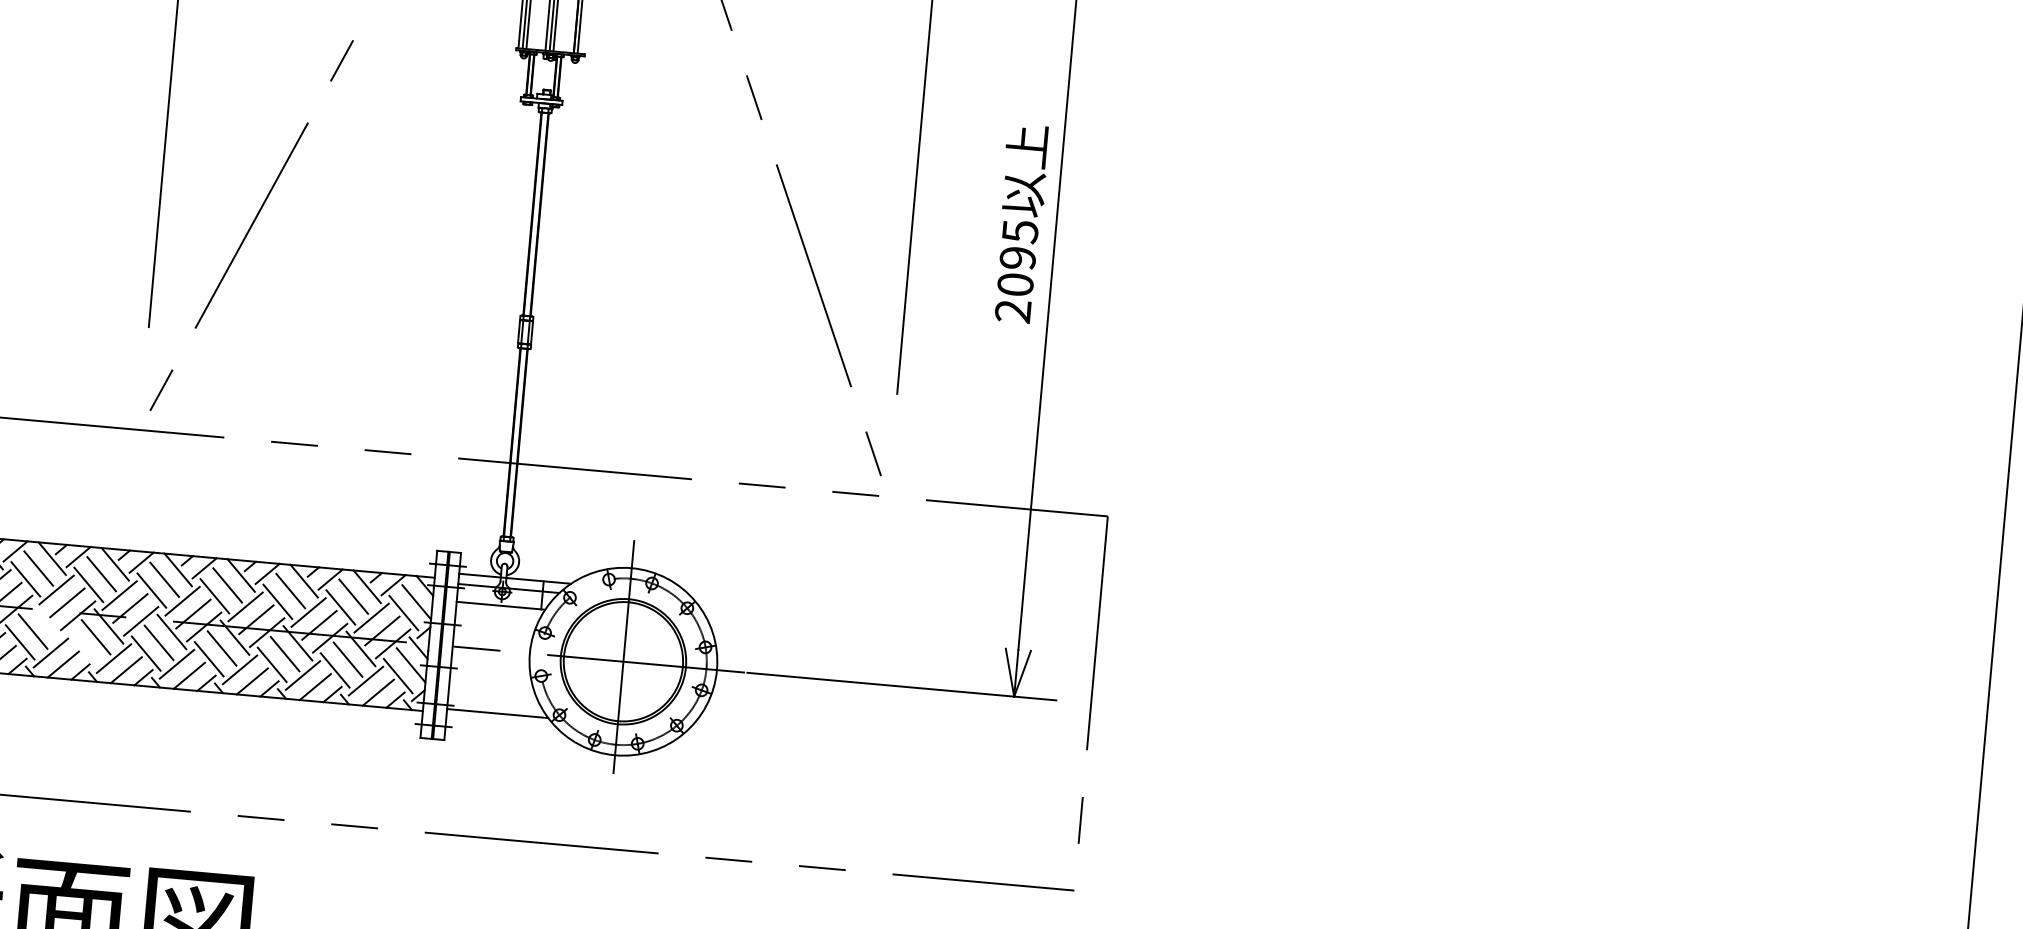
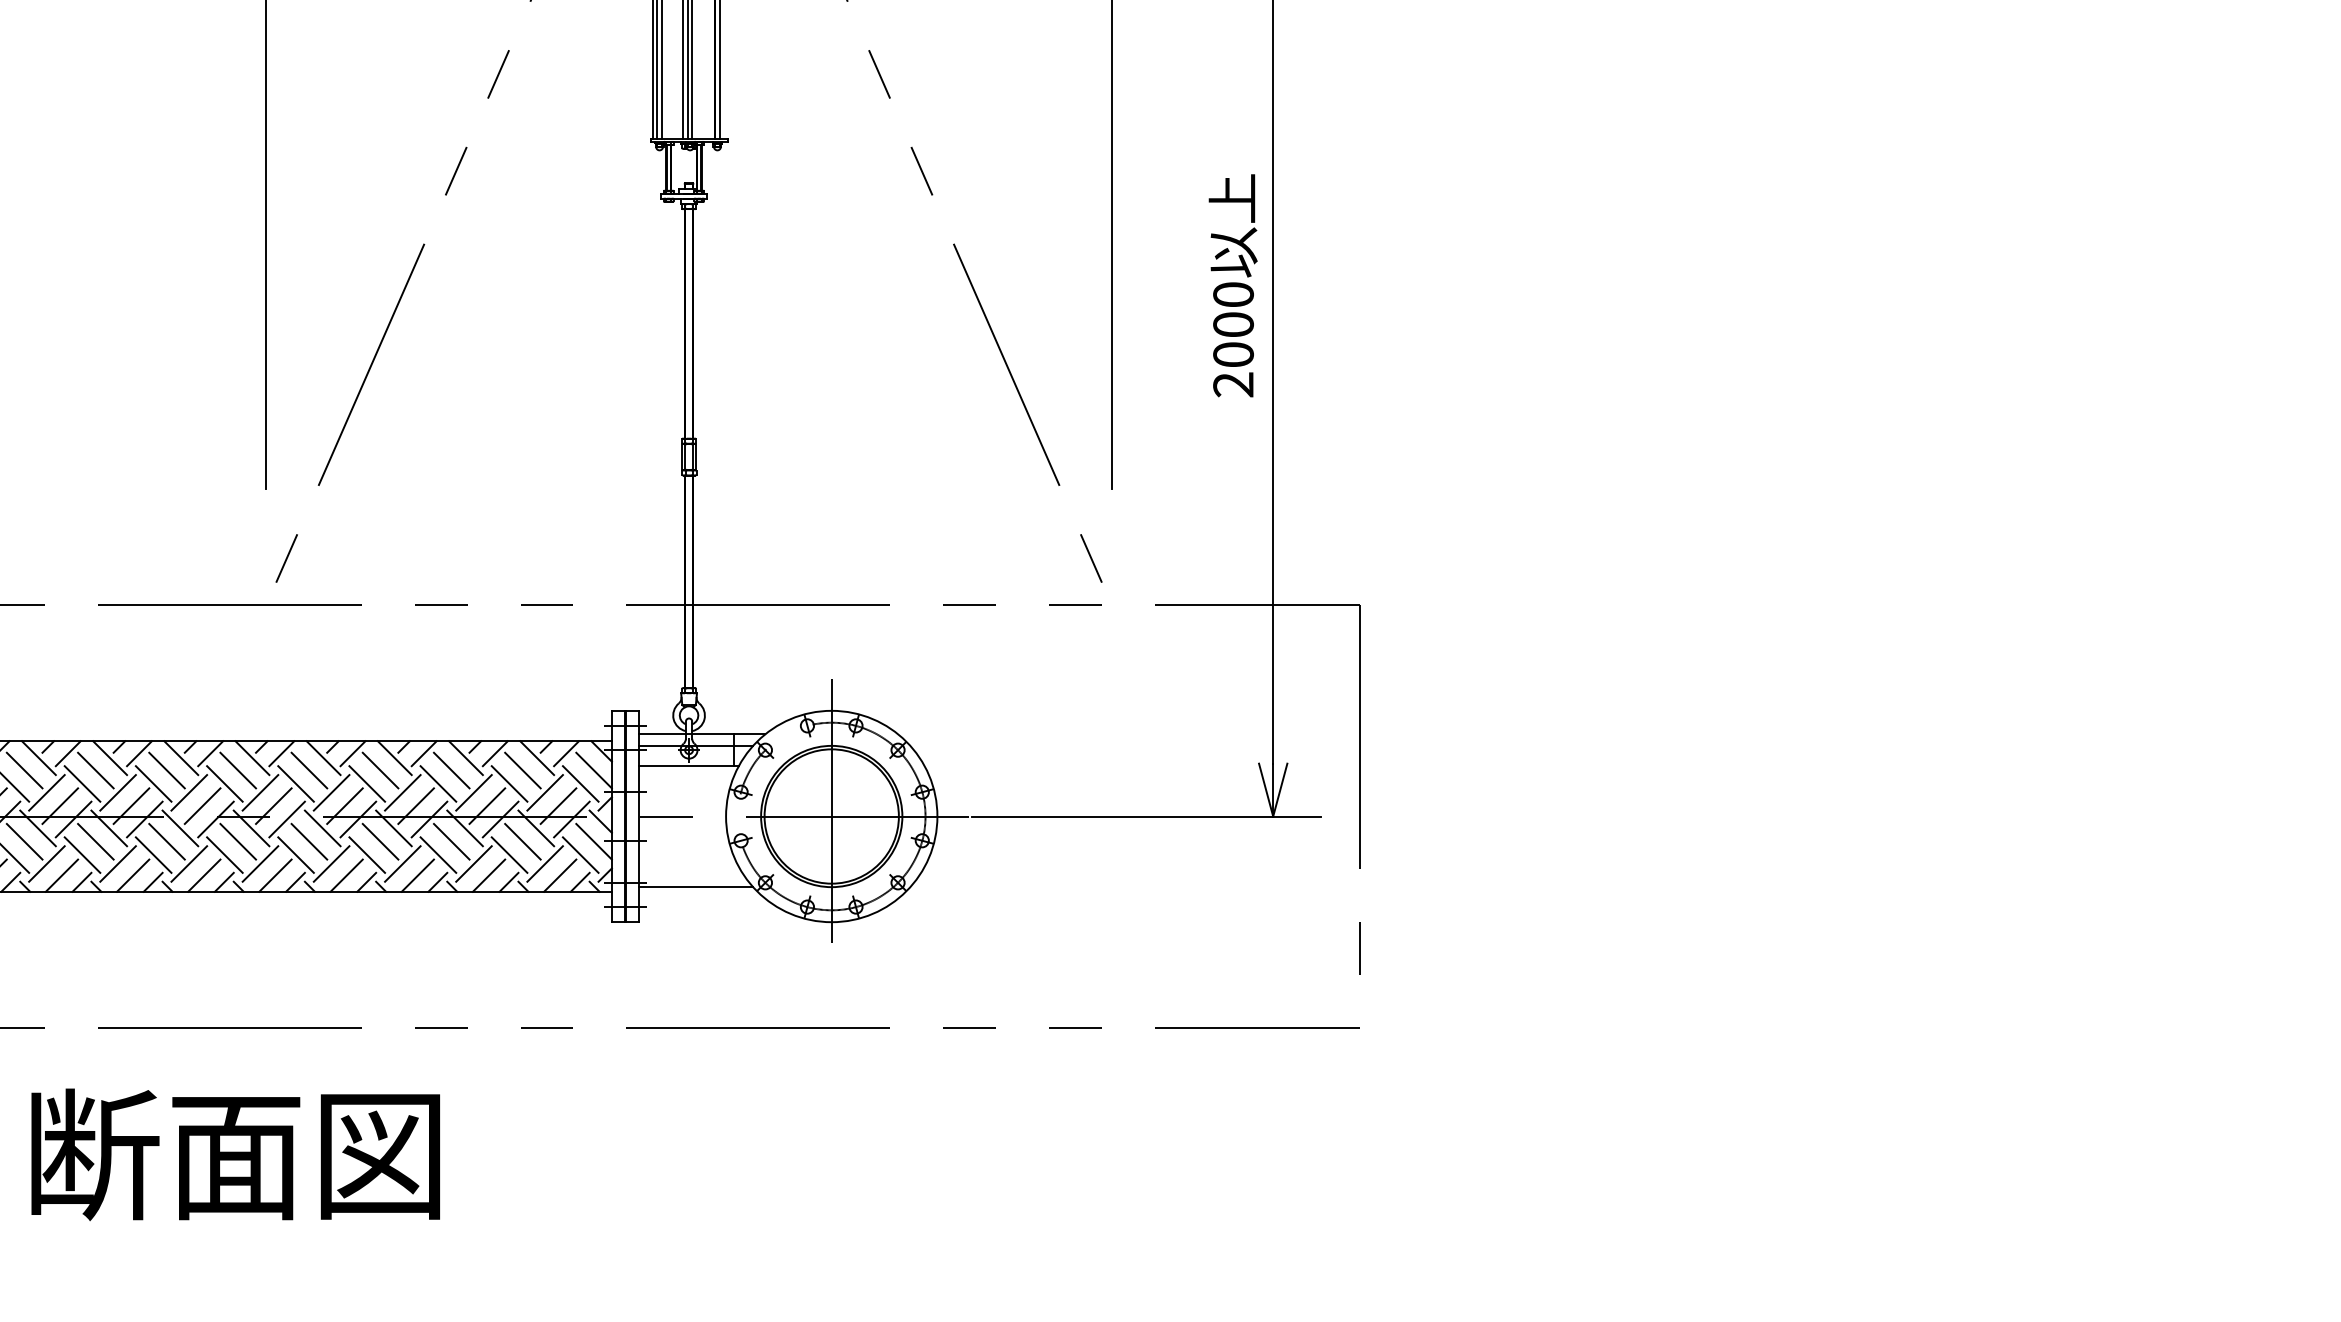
text: (1019, 244) -> (1233, 309), 2095 -> 2000
line: (46, 620) -> (180, 828), added
line: (82, 647) -> (224, 854), added

